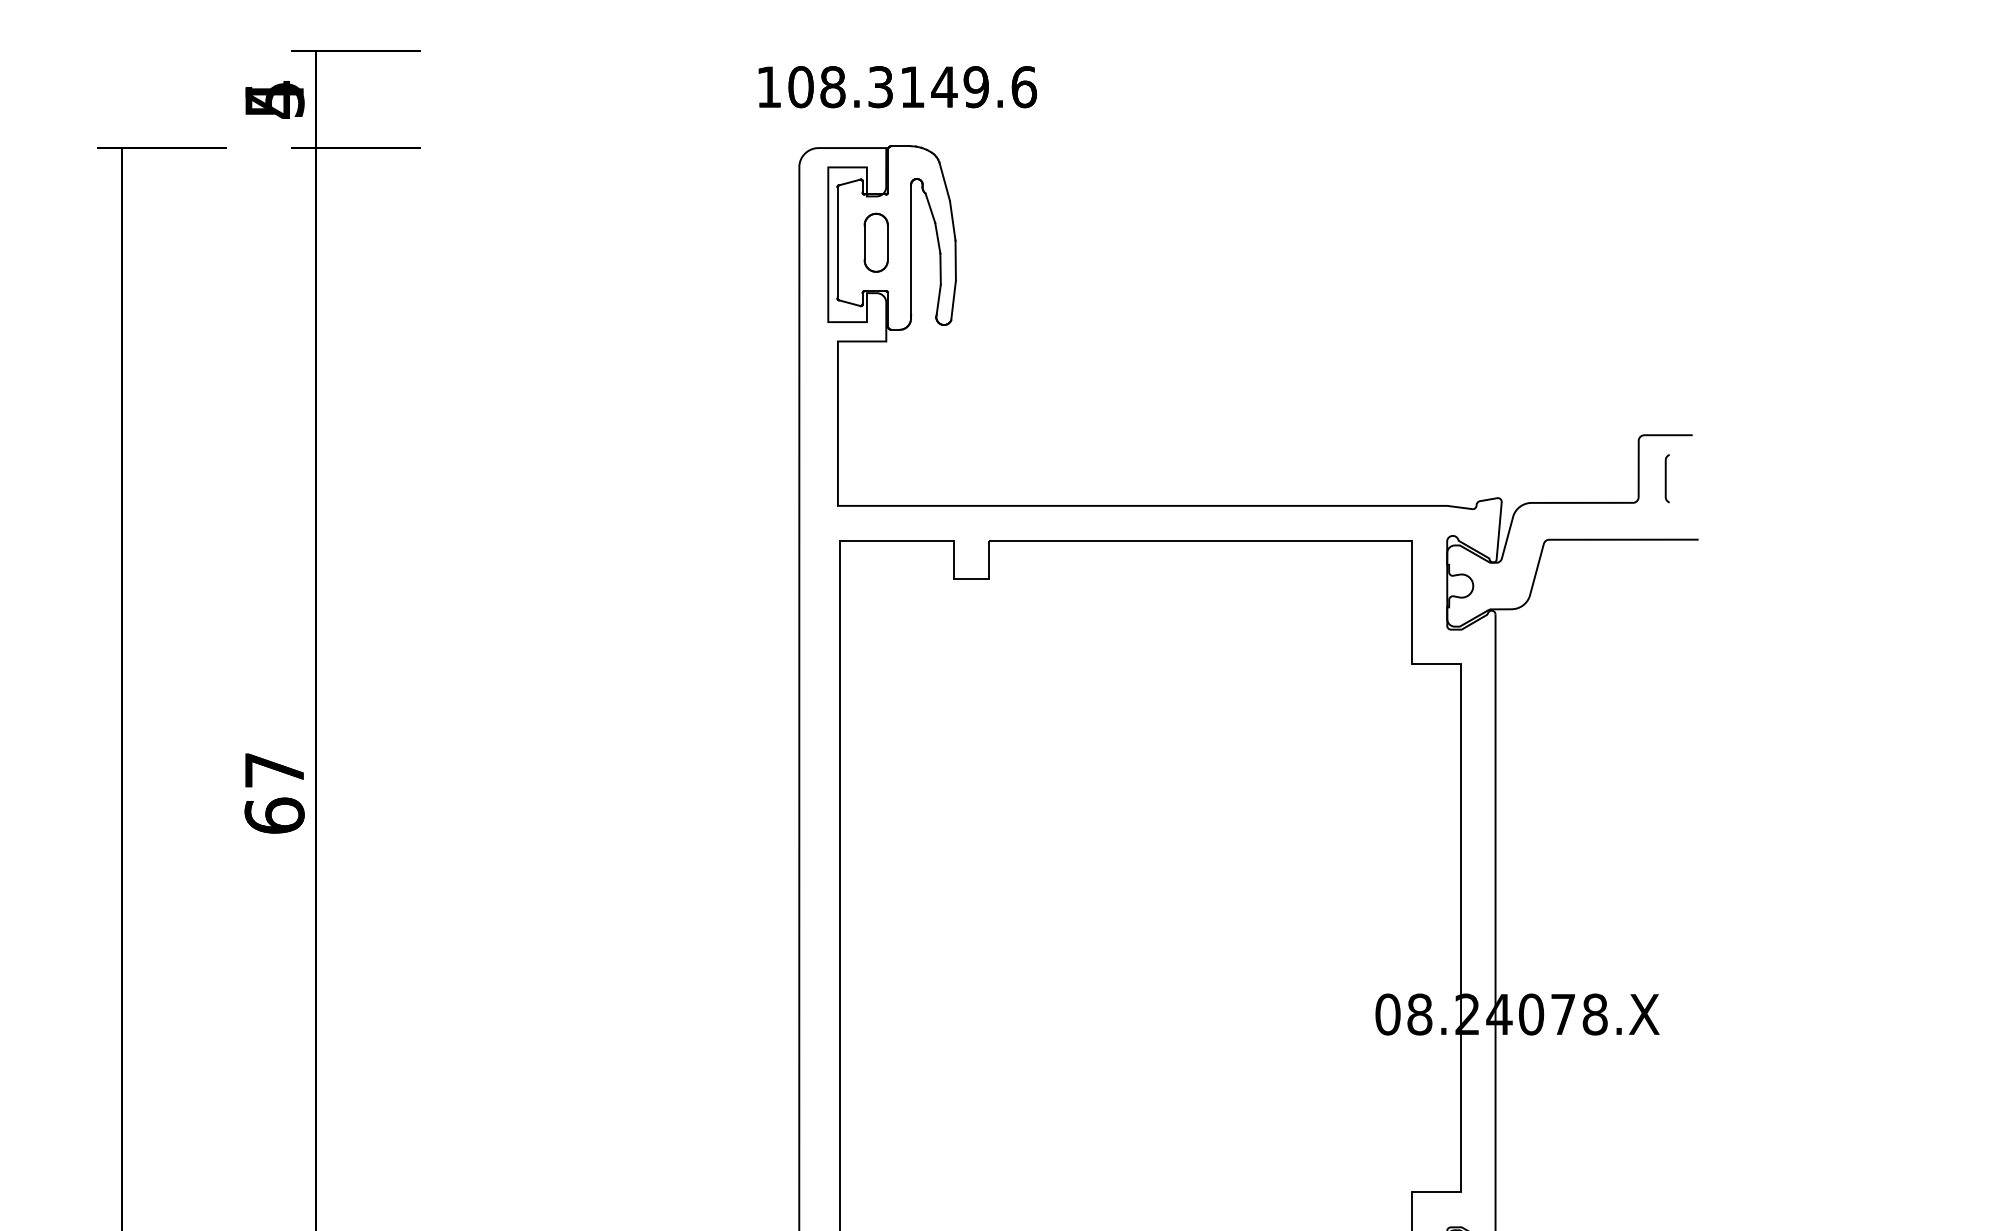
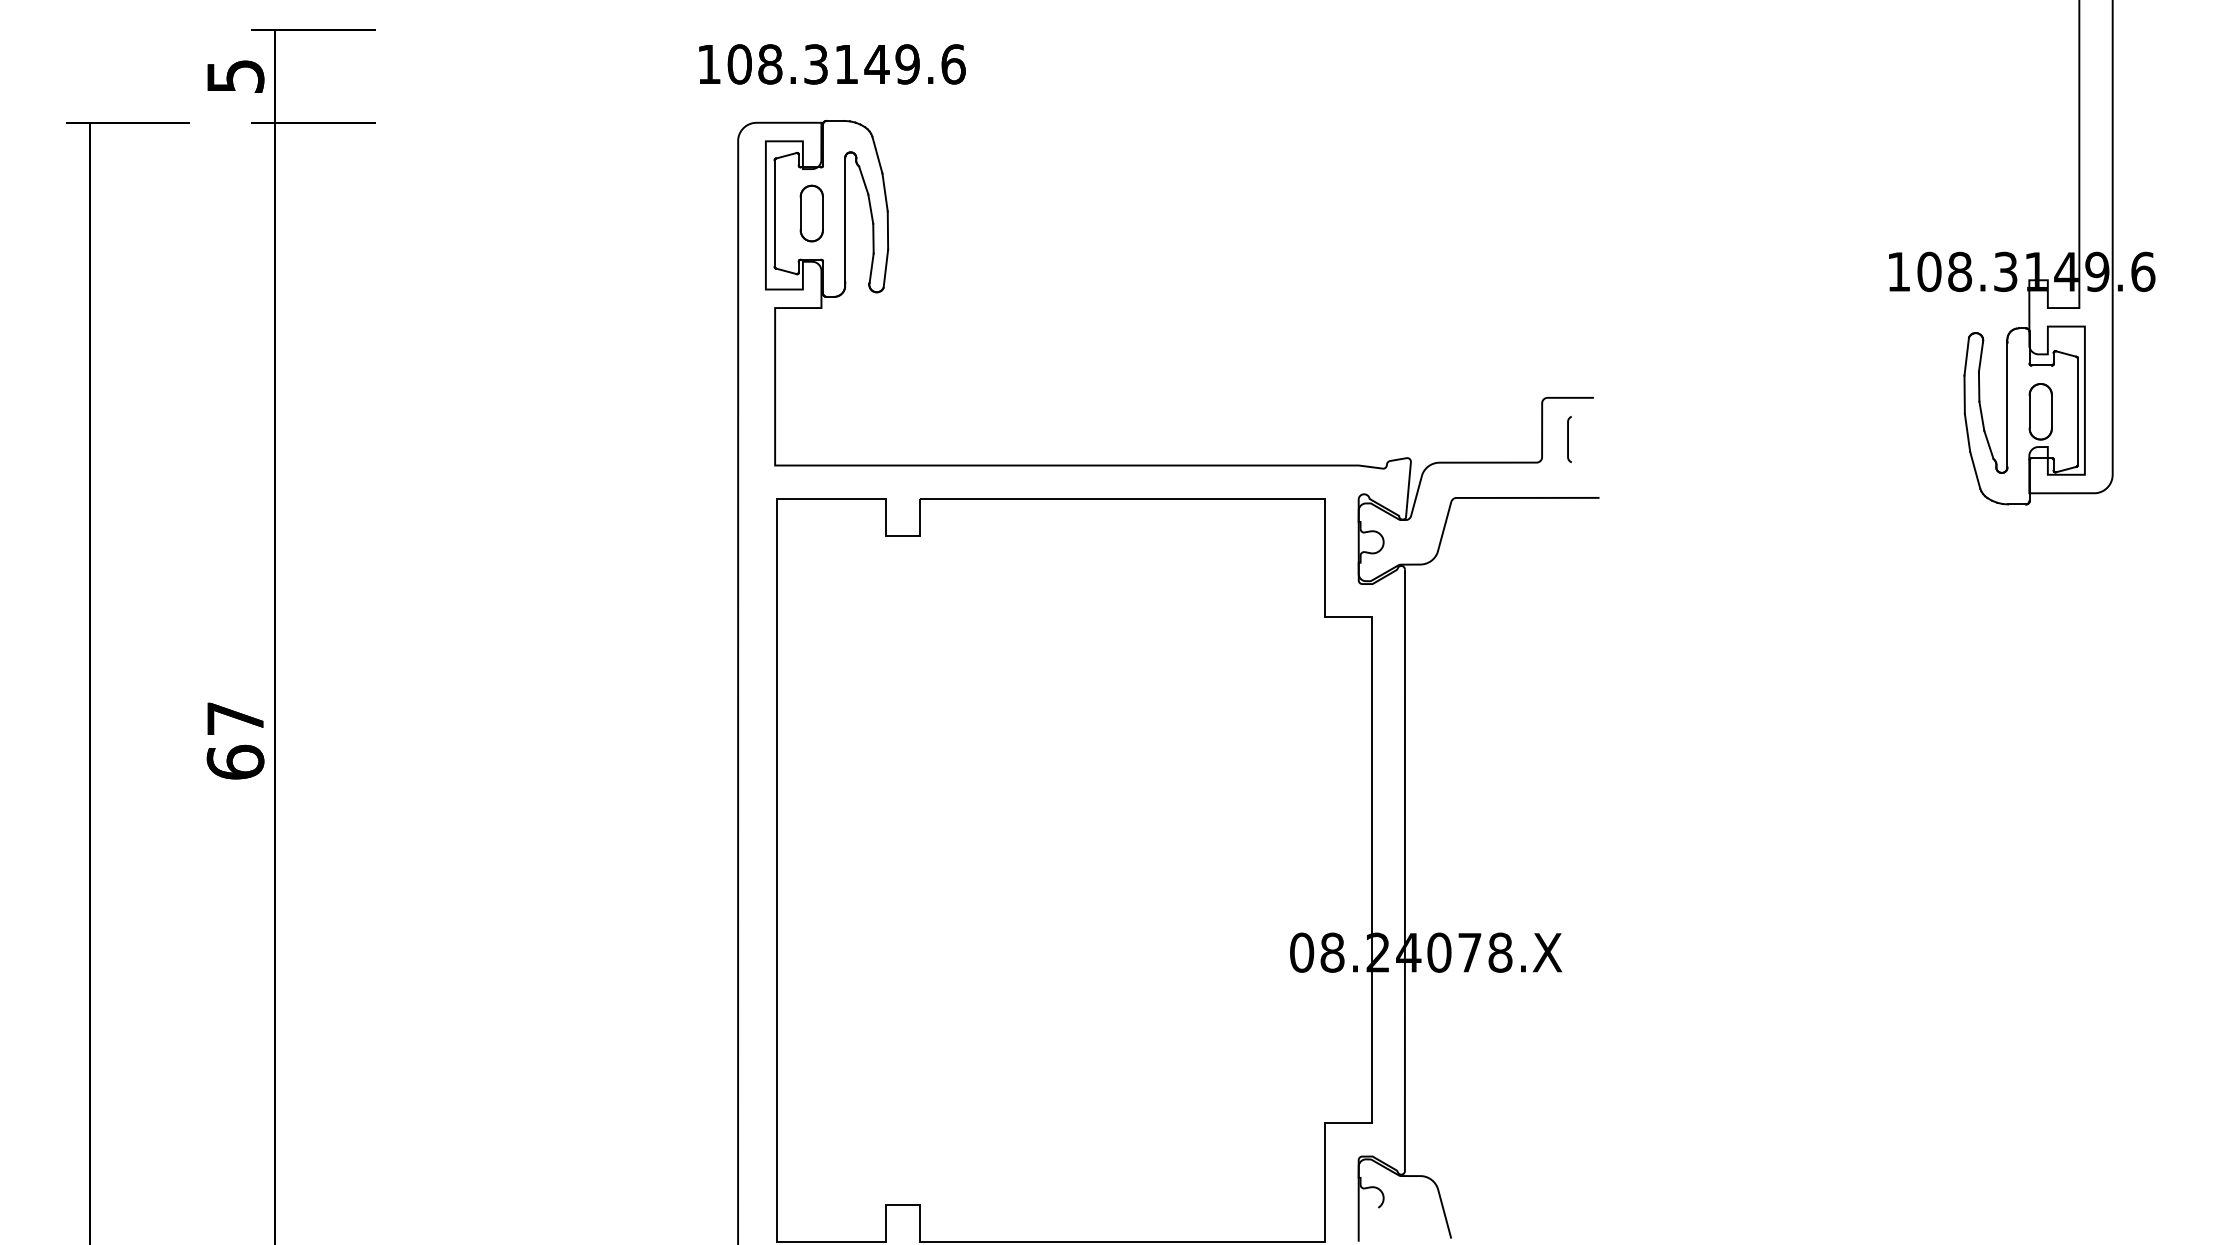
text: (274, 99) -> (235, 76), 4 -> 5

